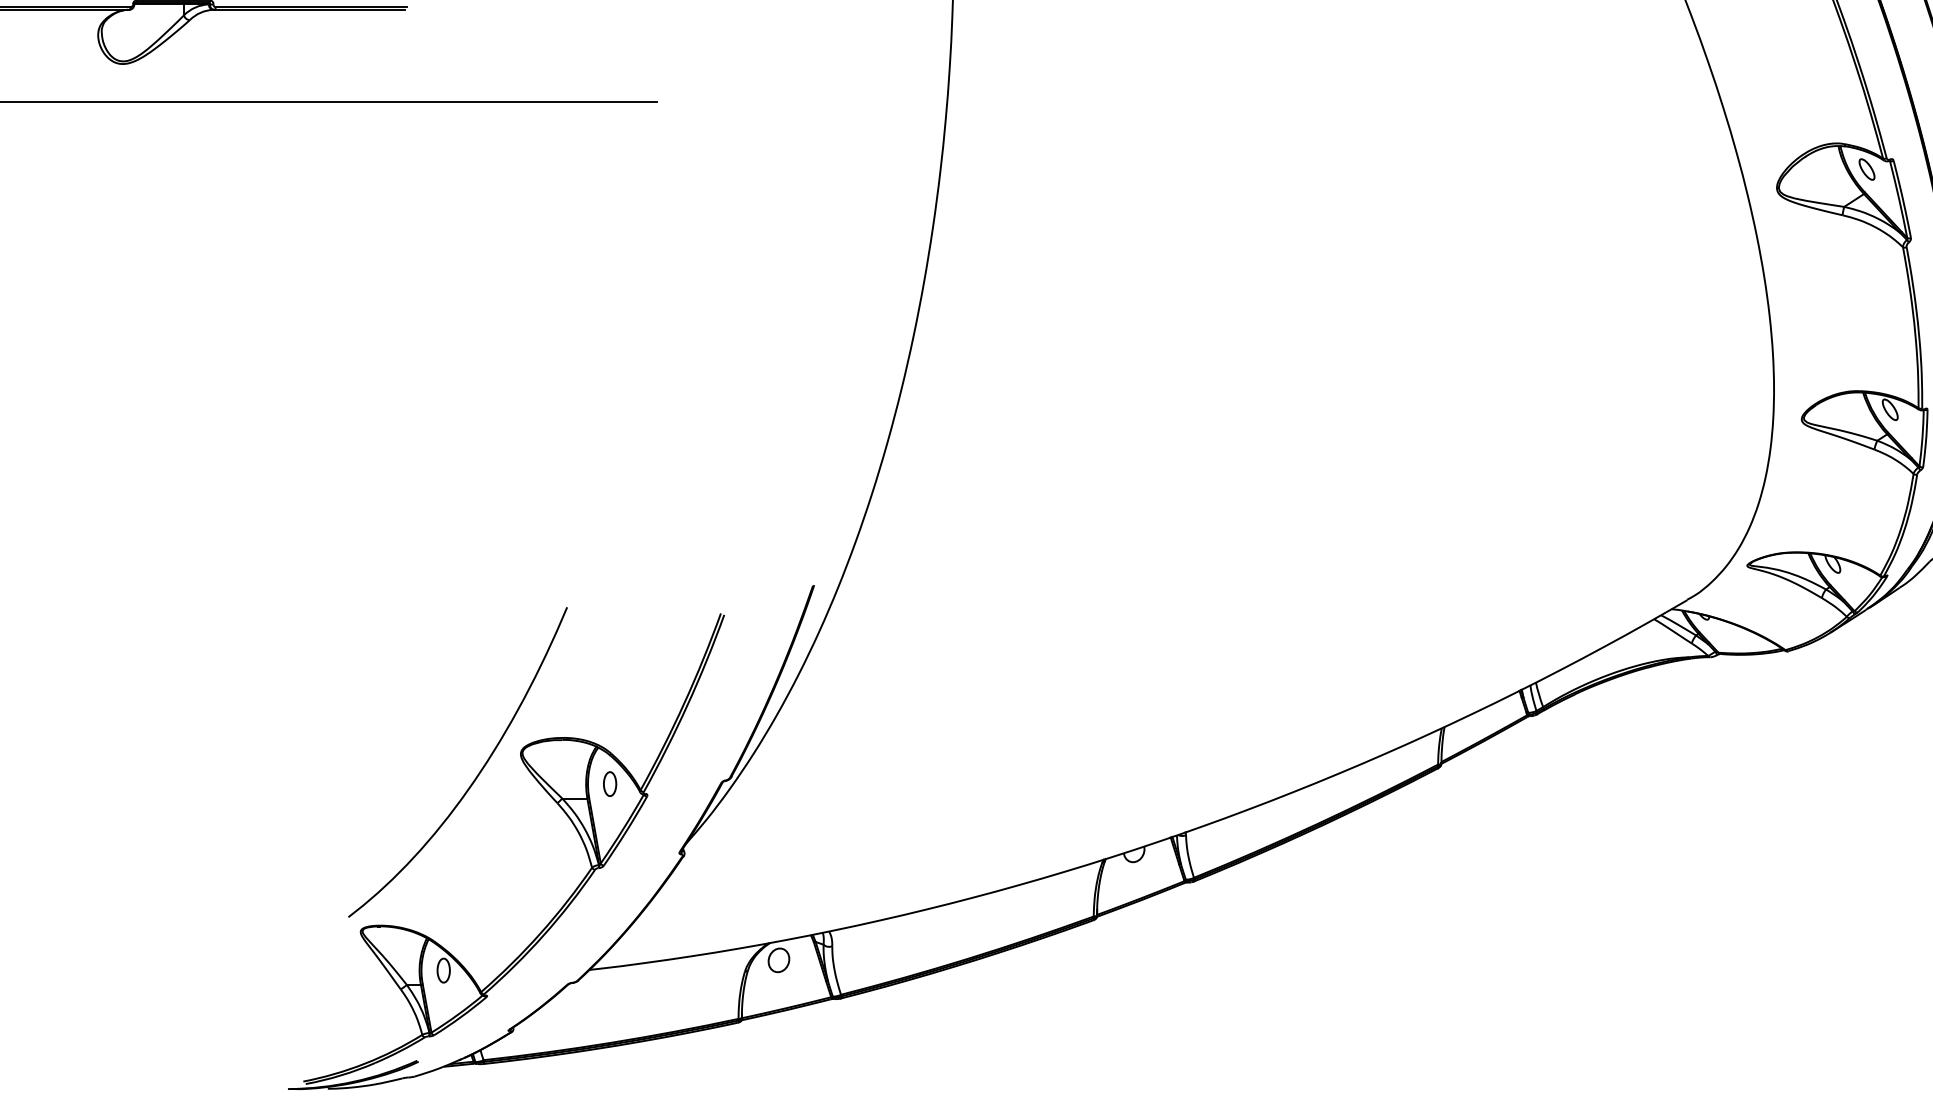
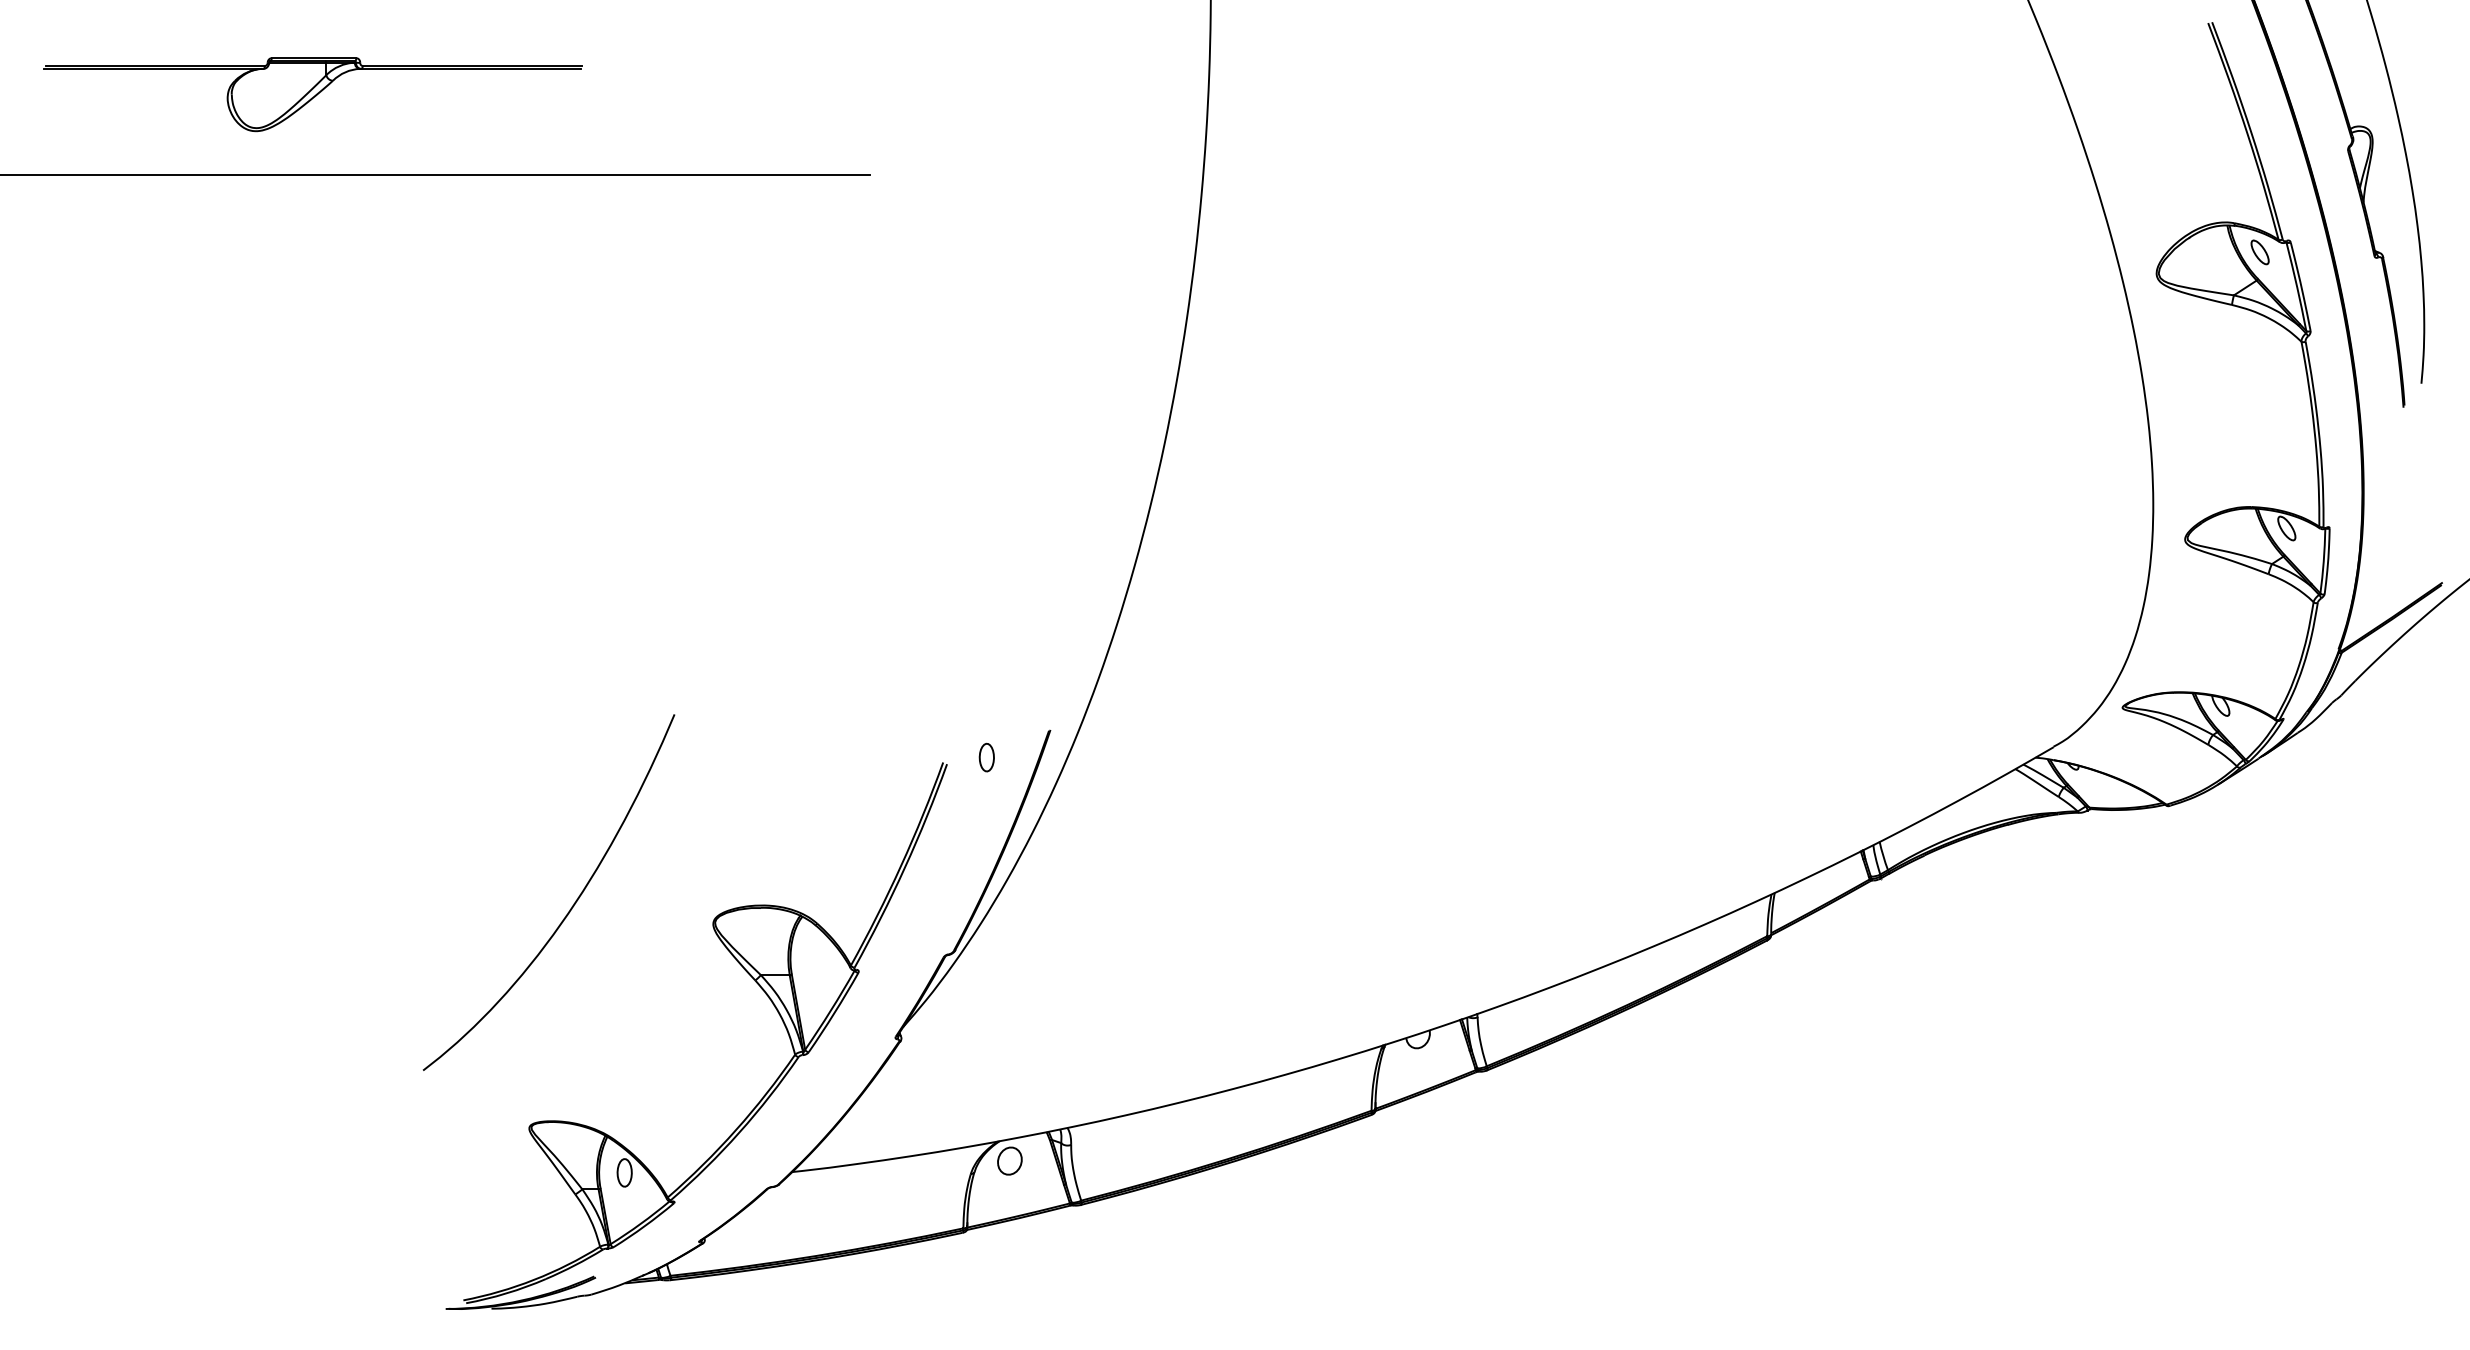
curve: (477, 774) -> (571, 906), moved
part: (609, 784) -> (986, 757), moved

